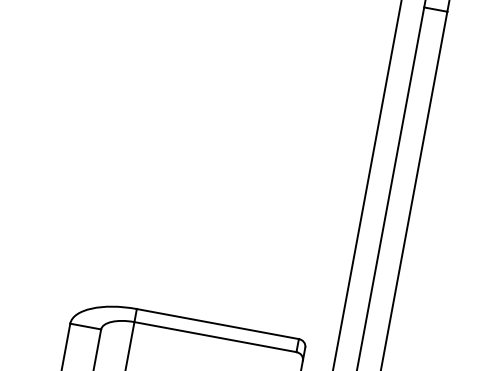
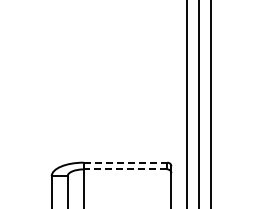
line: (217, 323) -> (125, 162), solid -> dashed
line: (215, 337) -> (125, 169), solid -> dashed

